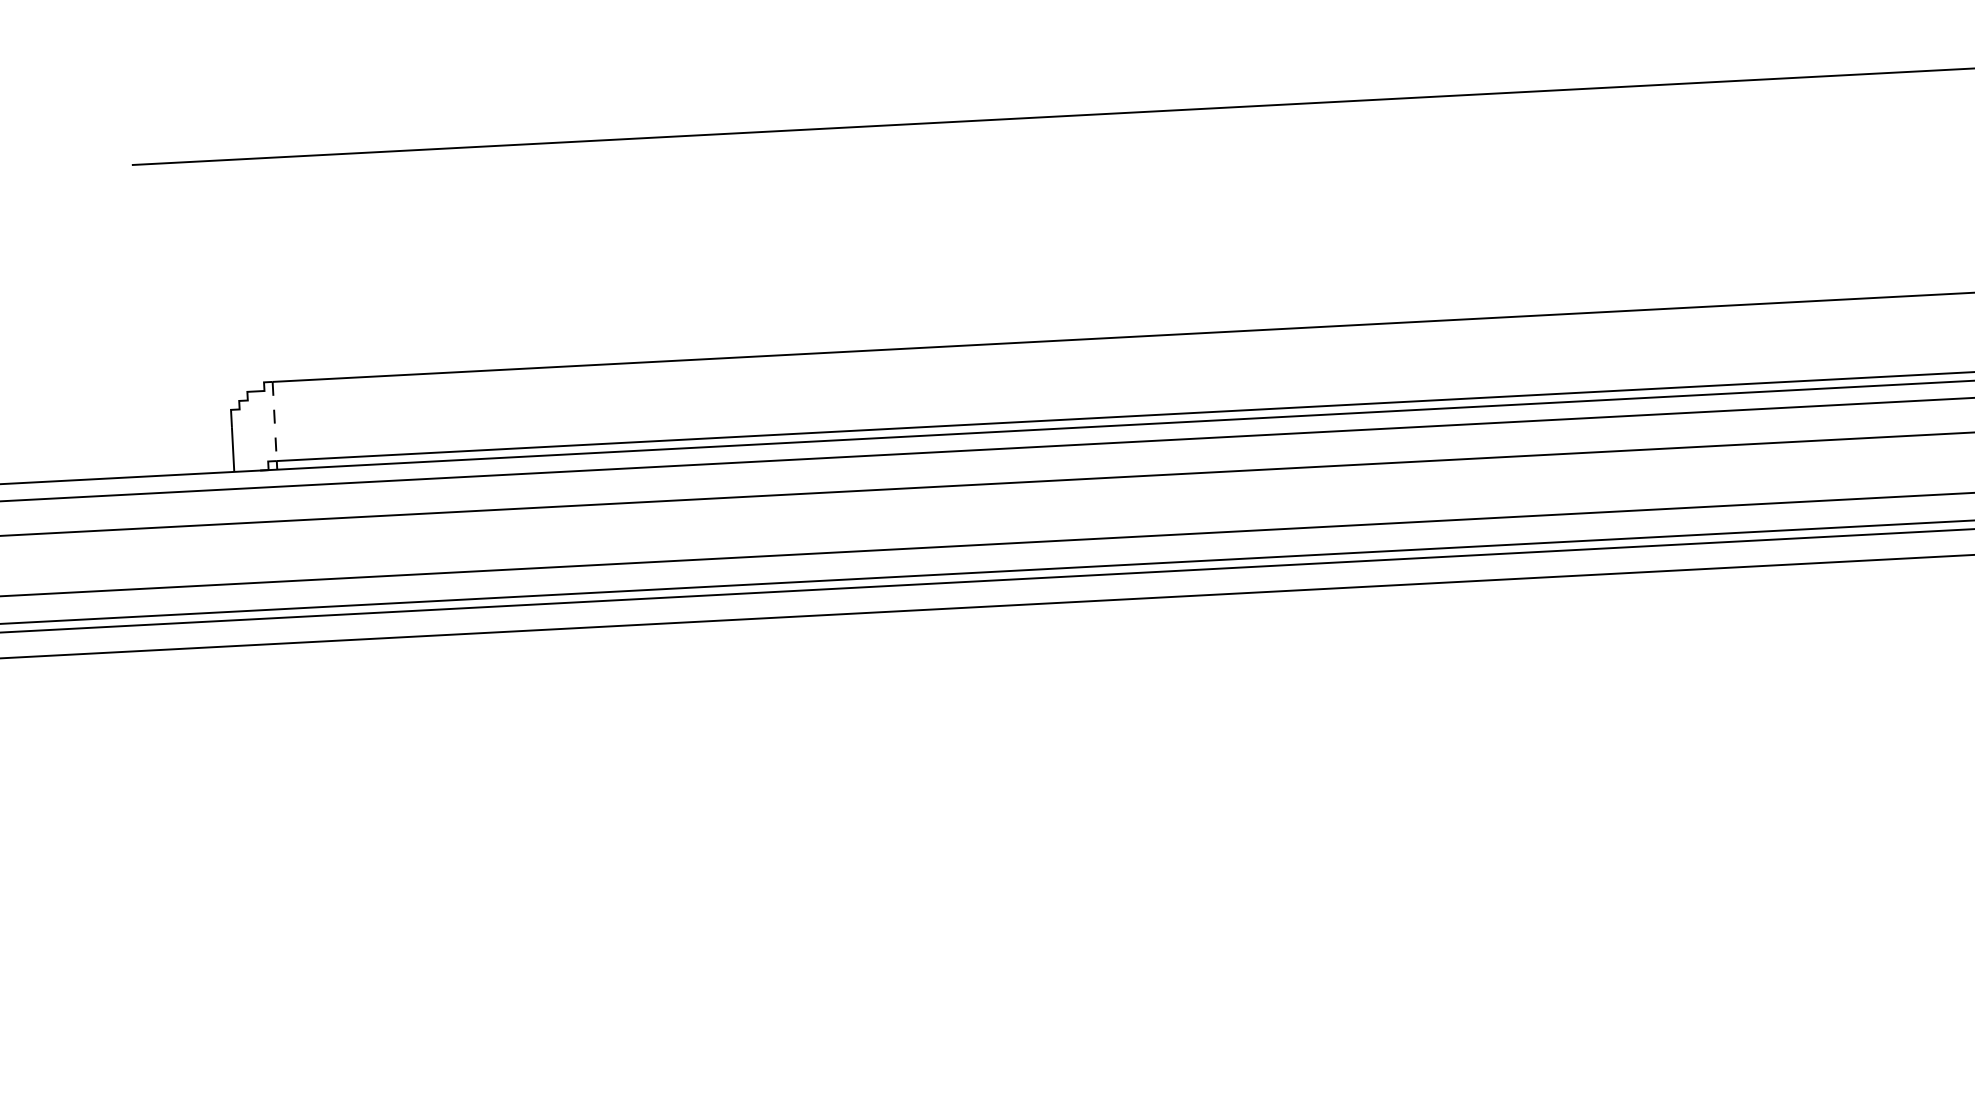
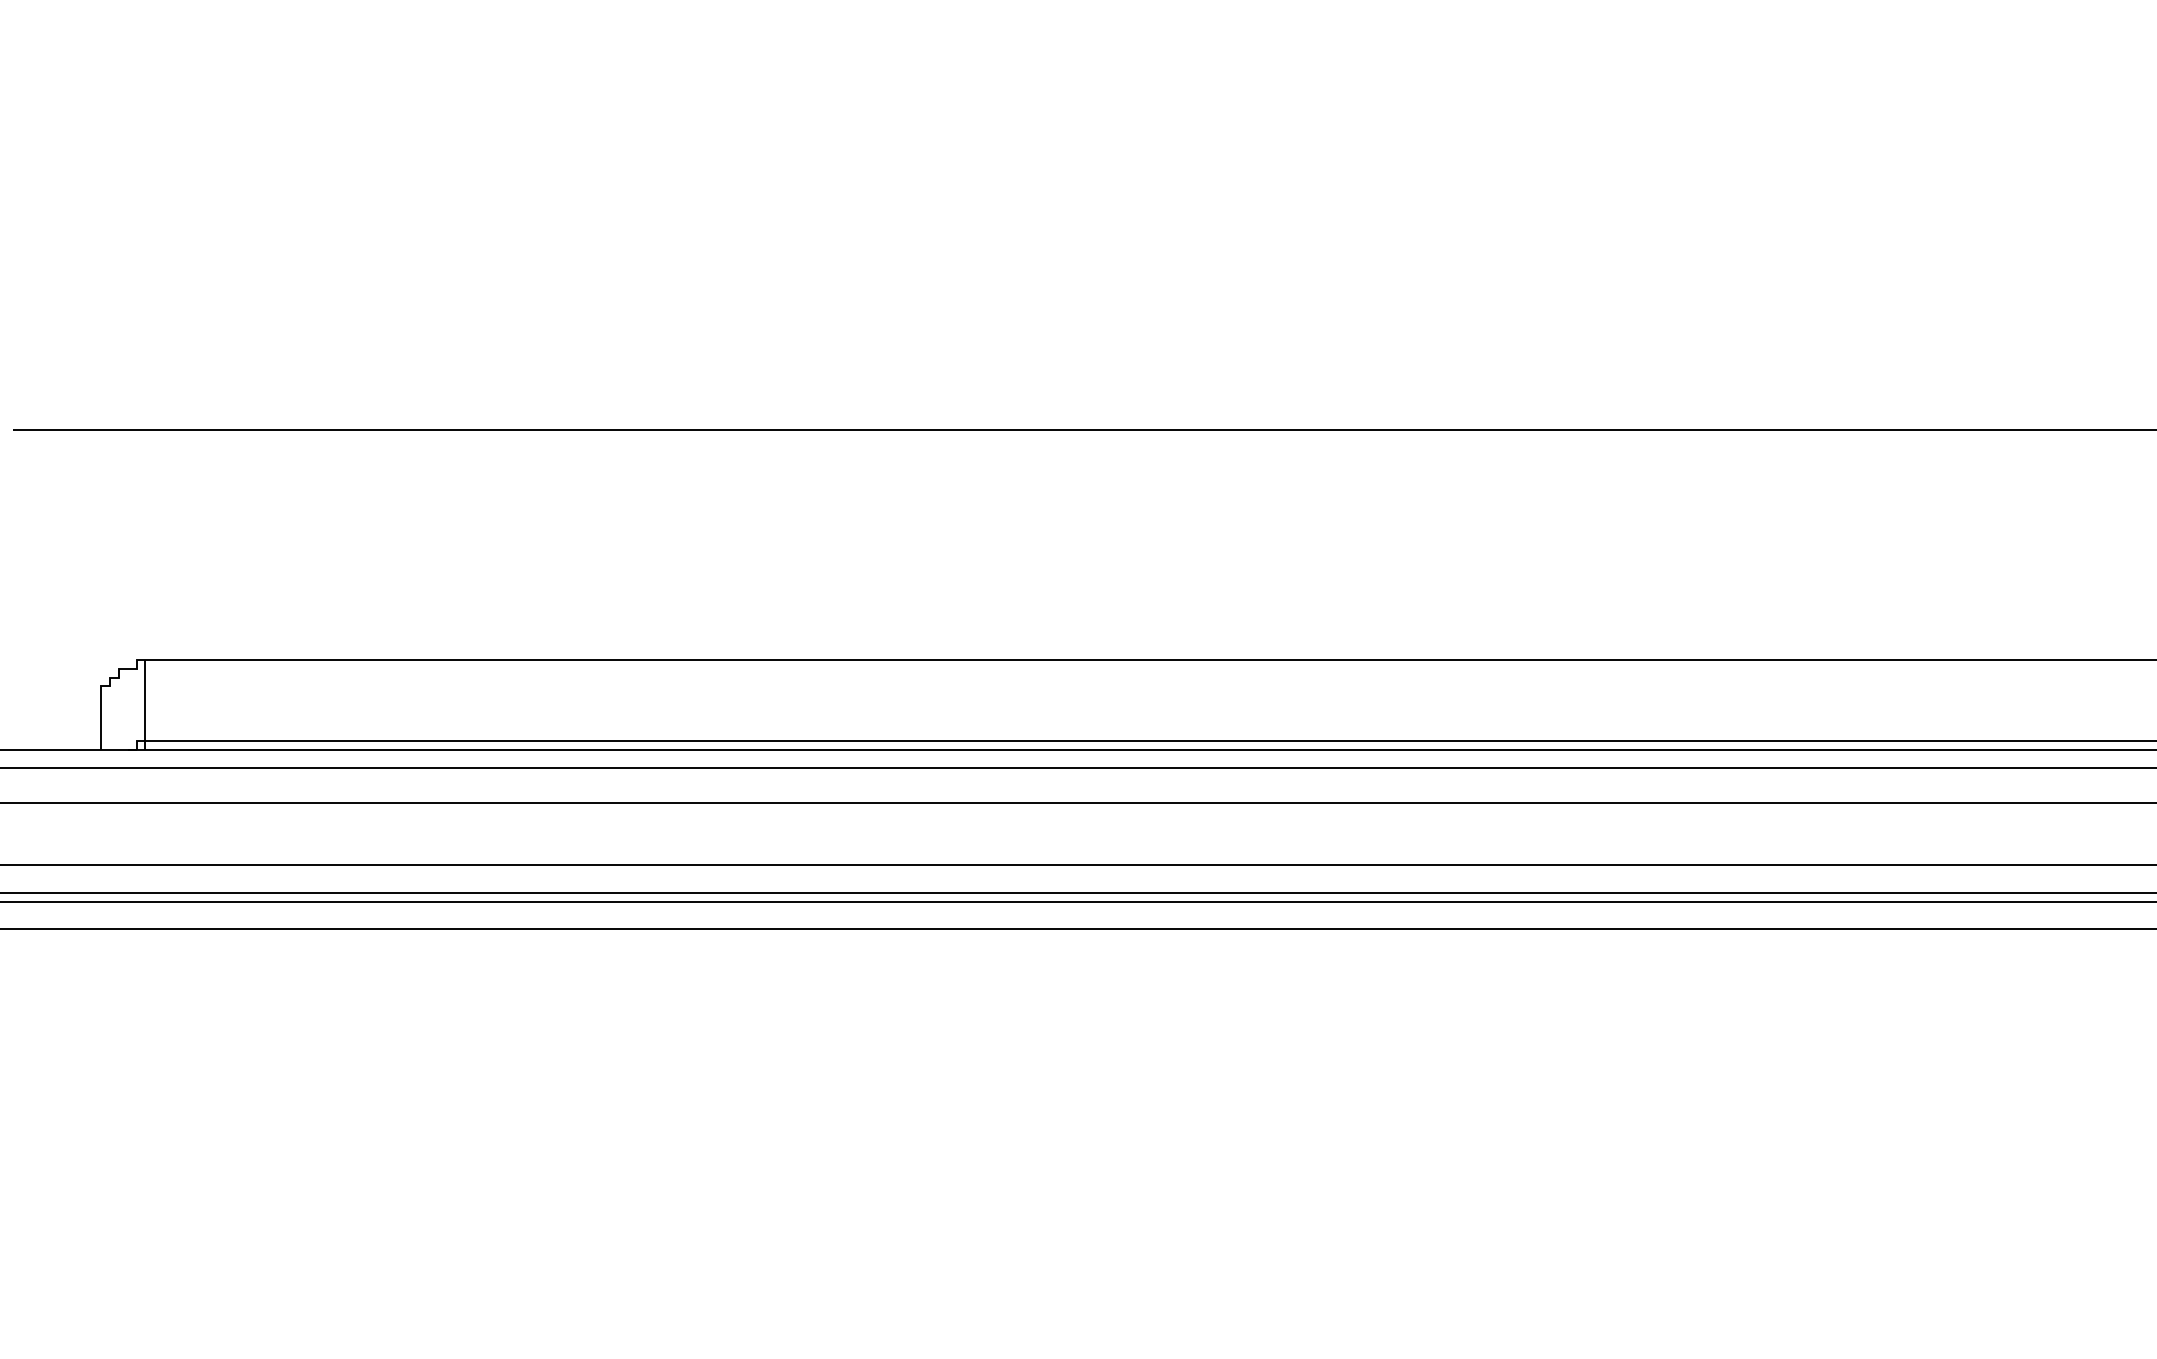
line: (274, 421) -> (145, 700), dashed -> solid

